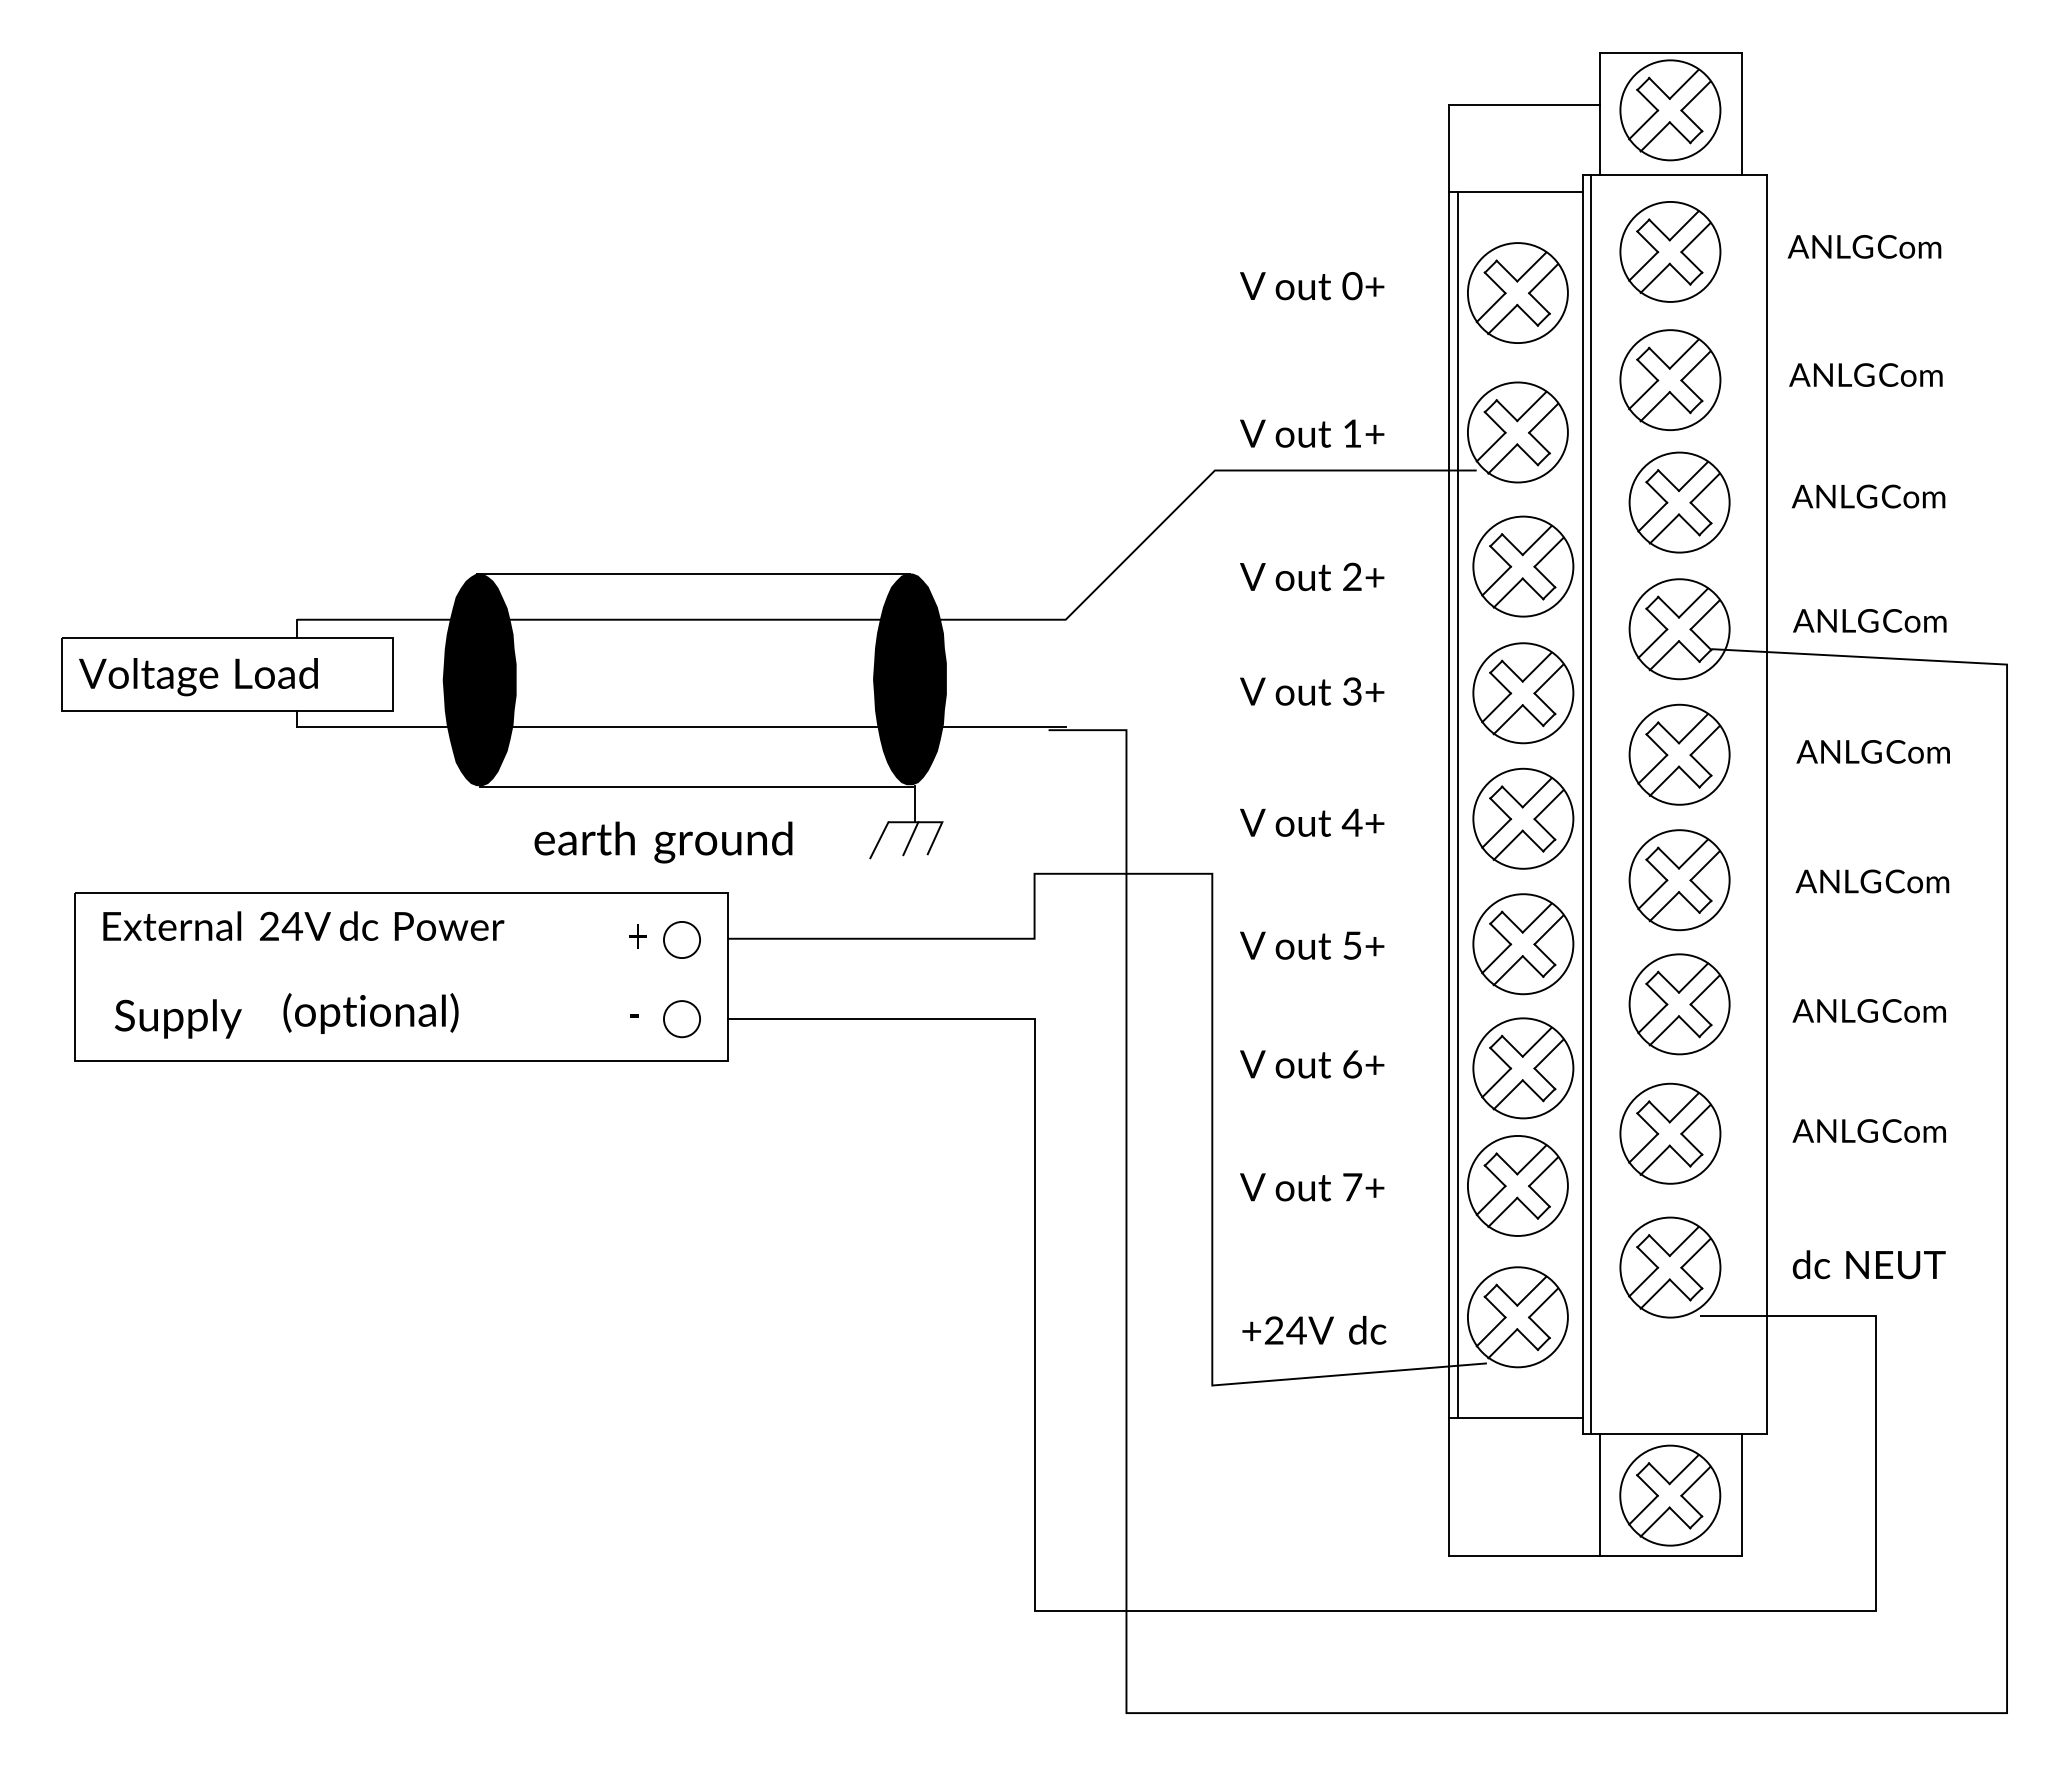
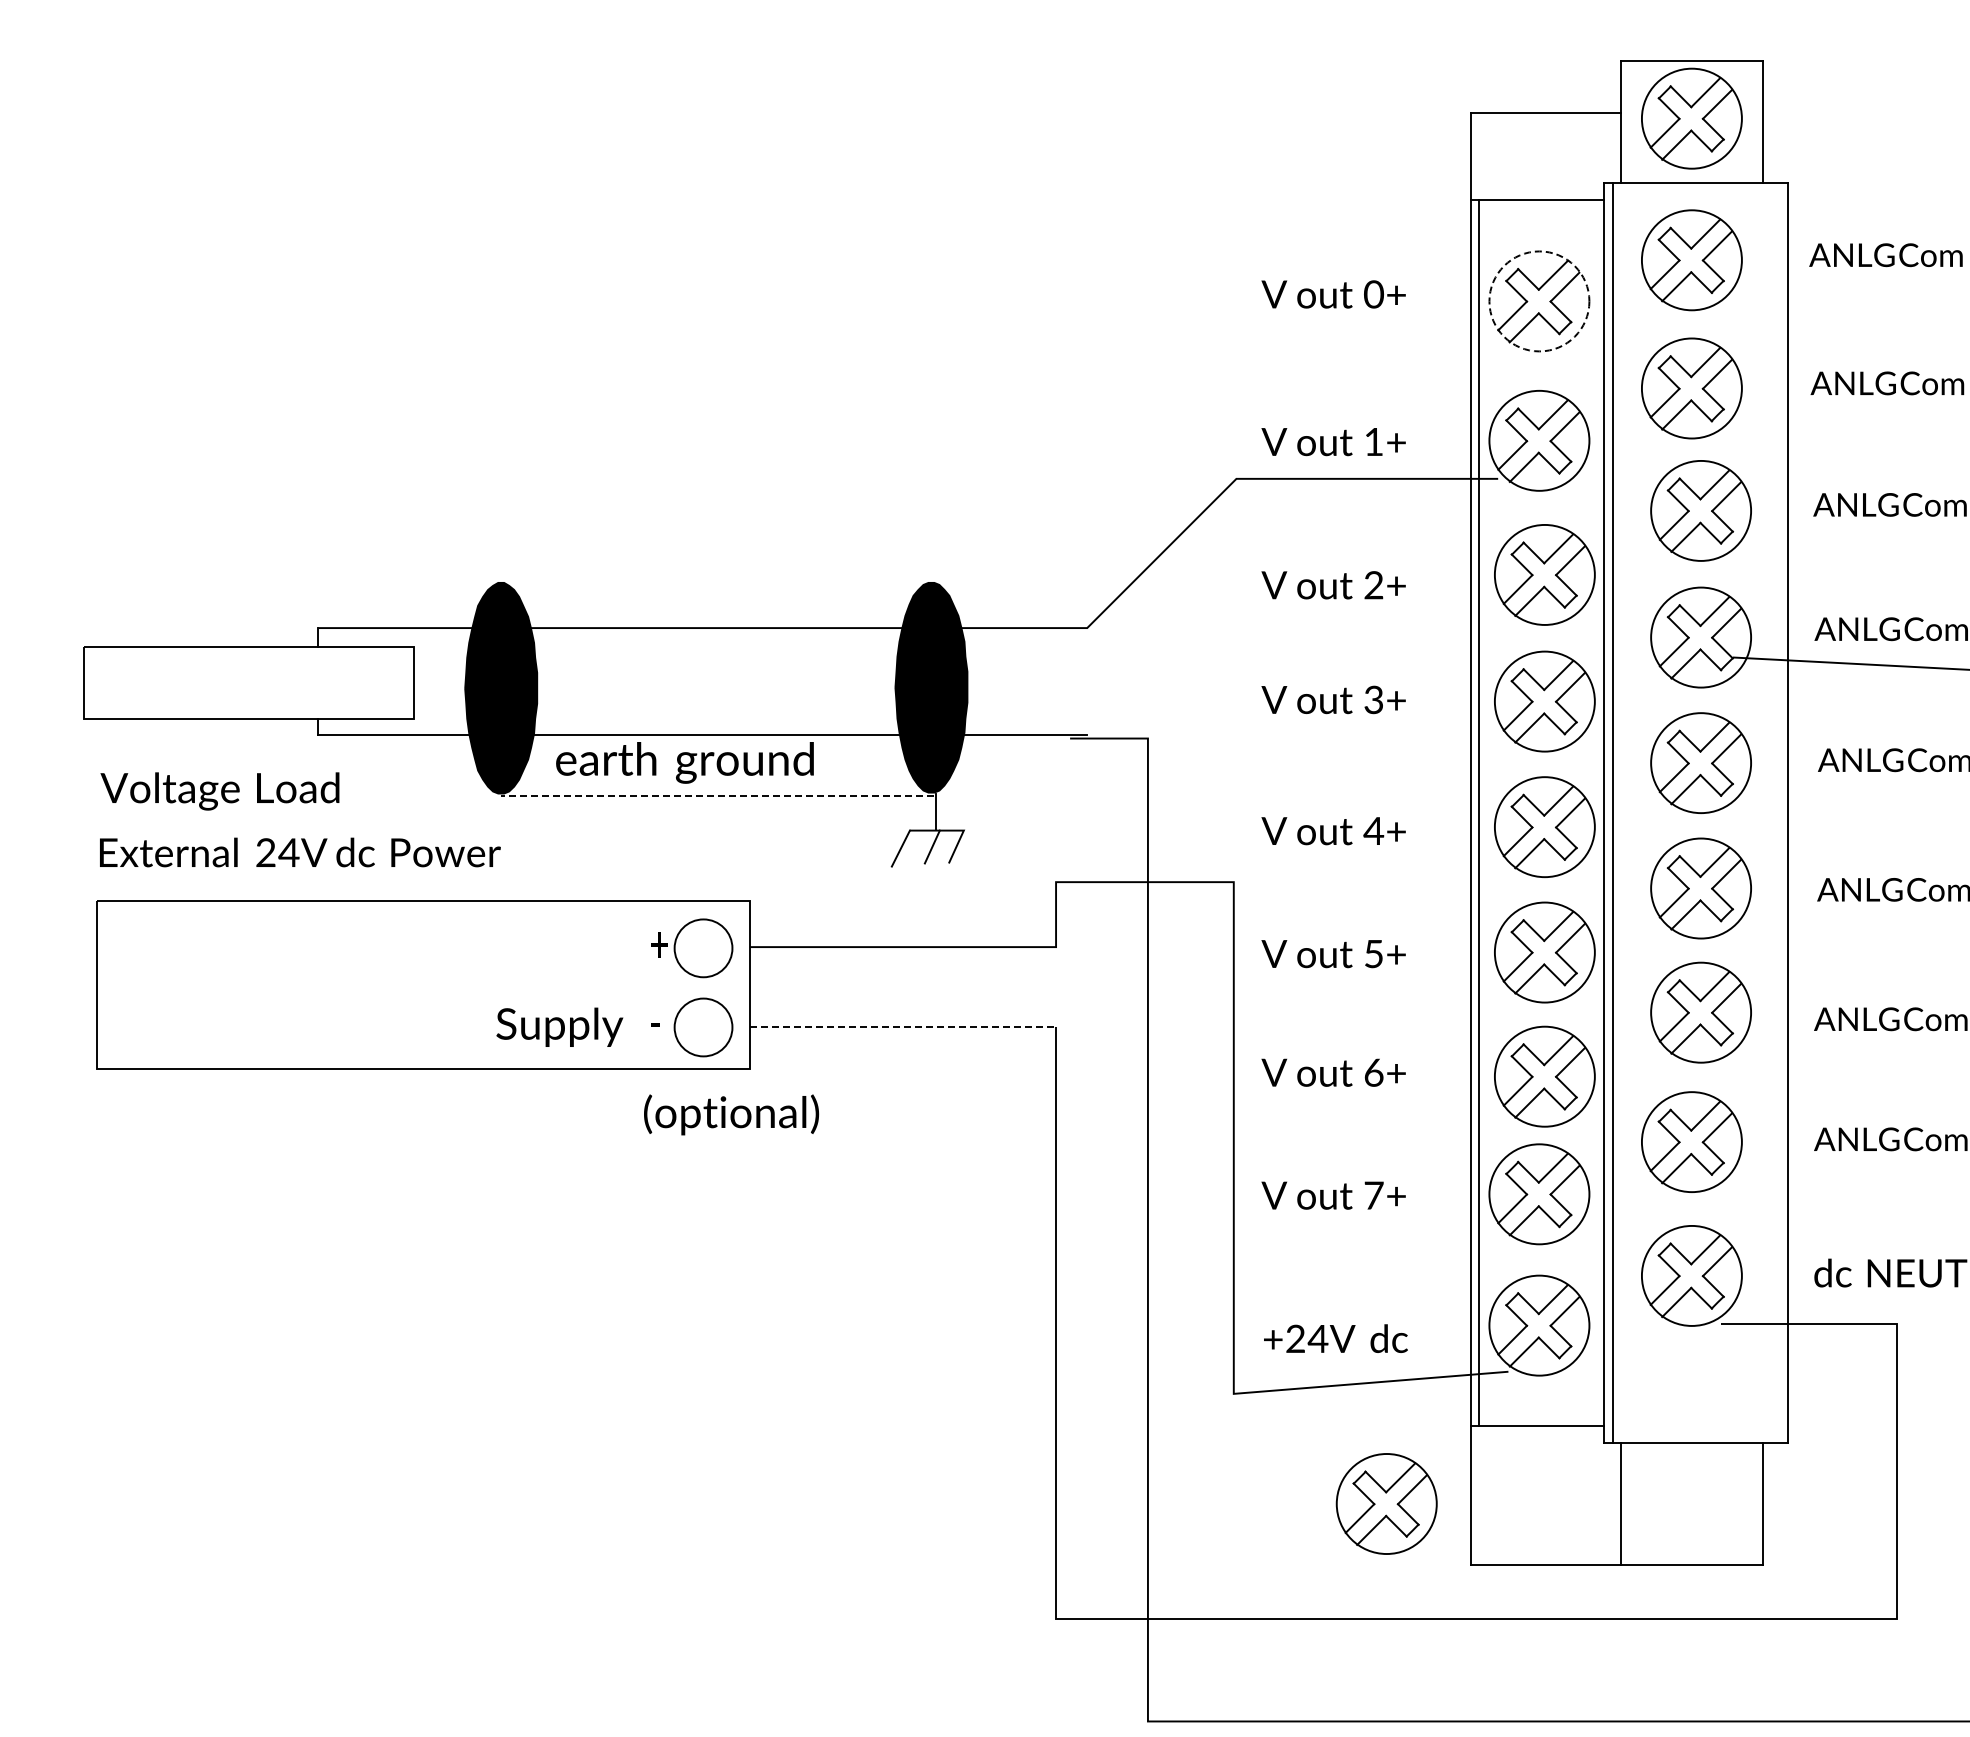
circle: (1517, 293) -> (1539, 301), solid -> dashed
line: (692, 573) -> (714, 581), removed
text: (198, 677) -> (220, 791), moved
line: (696, 787) -> (718, 795), solid -> dashed
text: (663, 842) -> (685, 762), moved
text: (303, 925) -> (300, 851), moved
circle: (681, 939) -> (703, 947), size x1.6
text: (370, 1013) -> (731, 1114), moved
text: (178, 1018) -> (560, 1026), moved
circle: (681, 1019) -> (703, 1027), size x1.6
line: (881, 1019) -> (903, 1027), solid -> dashed
part: (1670, 1495) -> (1387, 1503), moved

